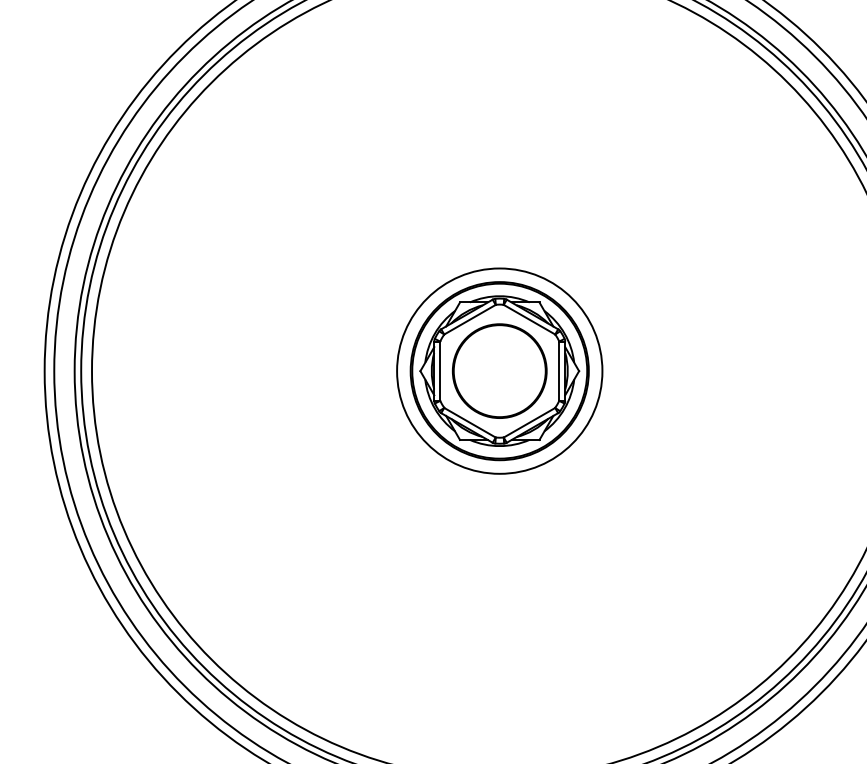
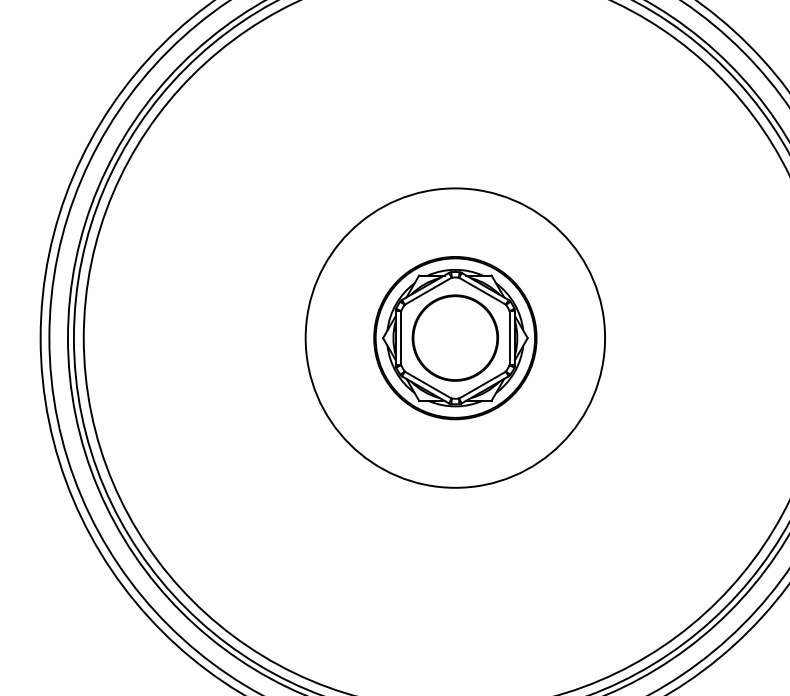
circle: (498, 370) -> (454, 337), size x1.6

